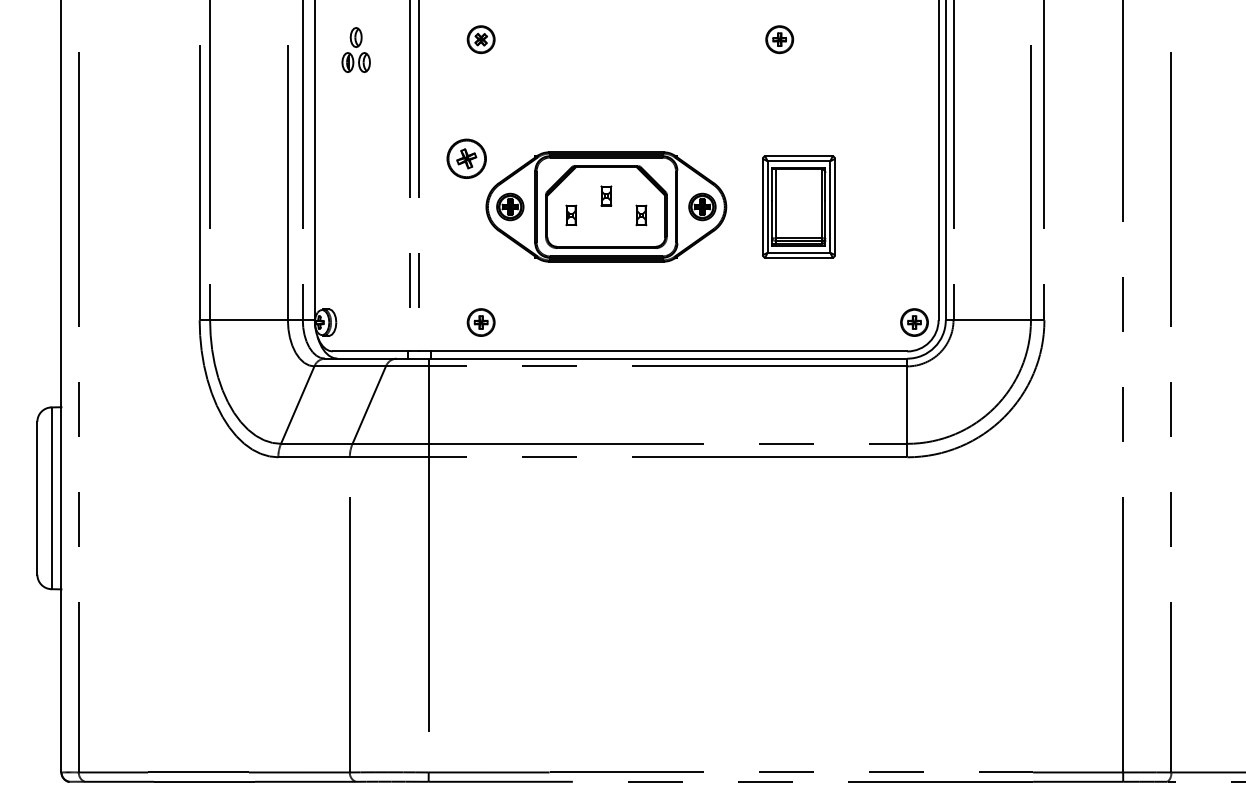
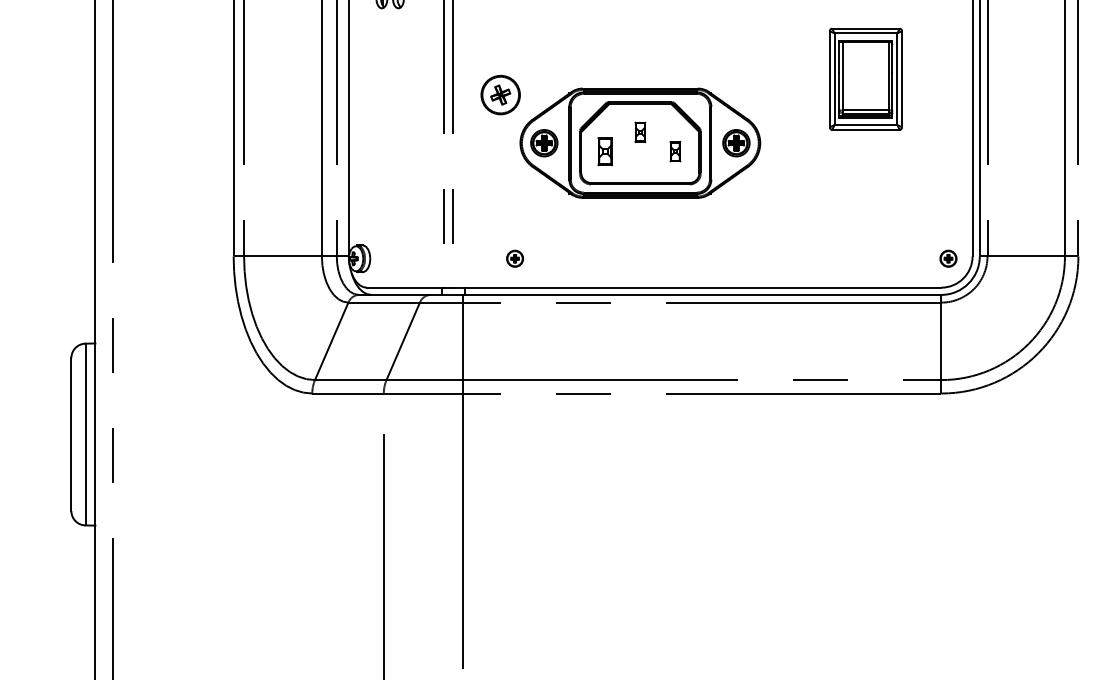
part: (798, 206) -> (865, 78), moved
part: (571, 215) -> (605, 151), size x1.4
part: (480, 322) -> (514, 258), size x0.6
part: (914, 322) -> (948, 258), size x0.6

